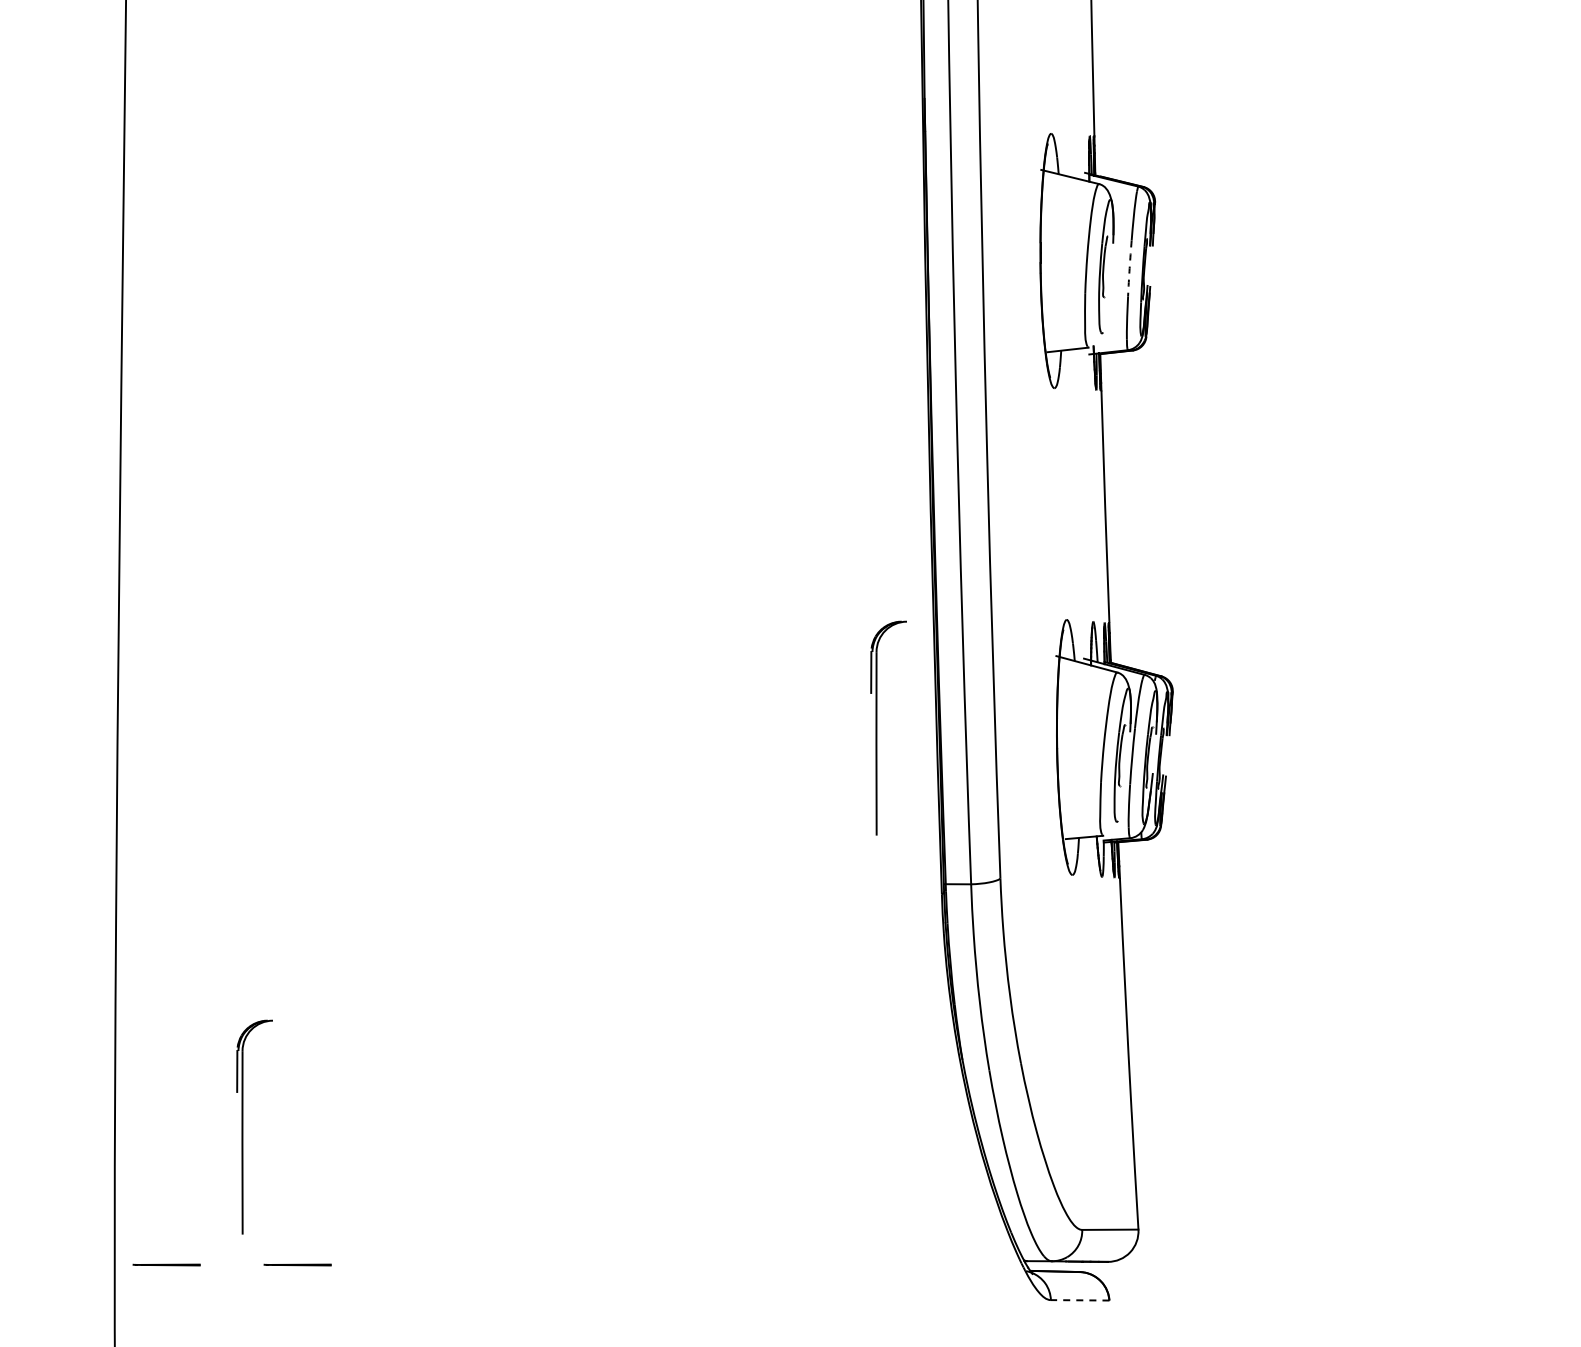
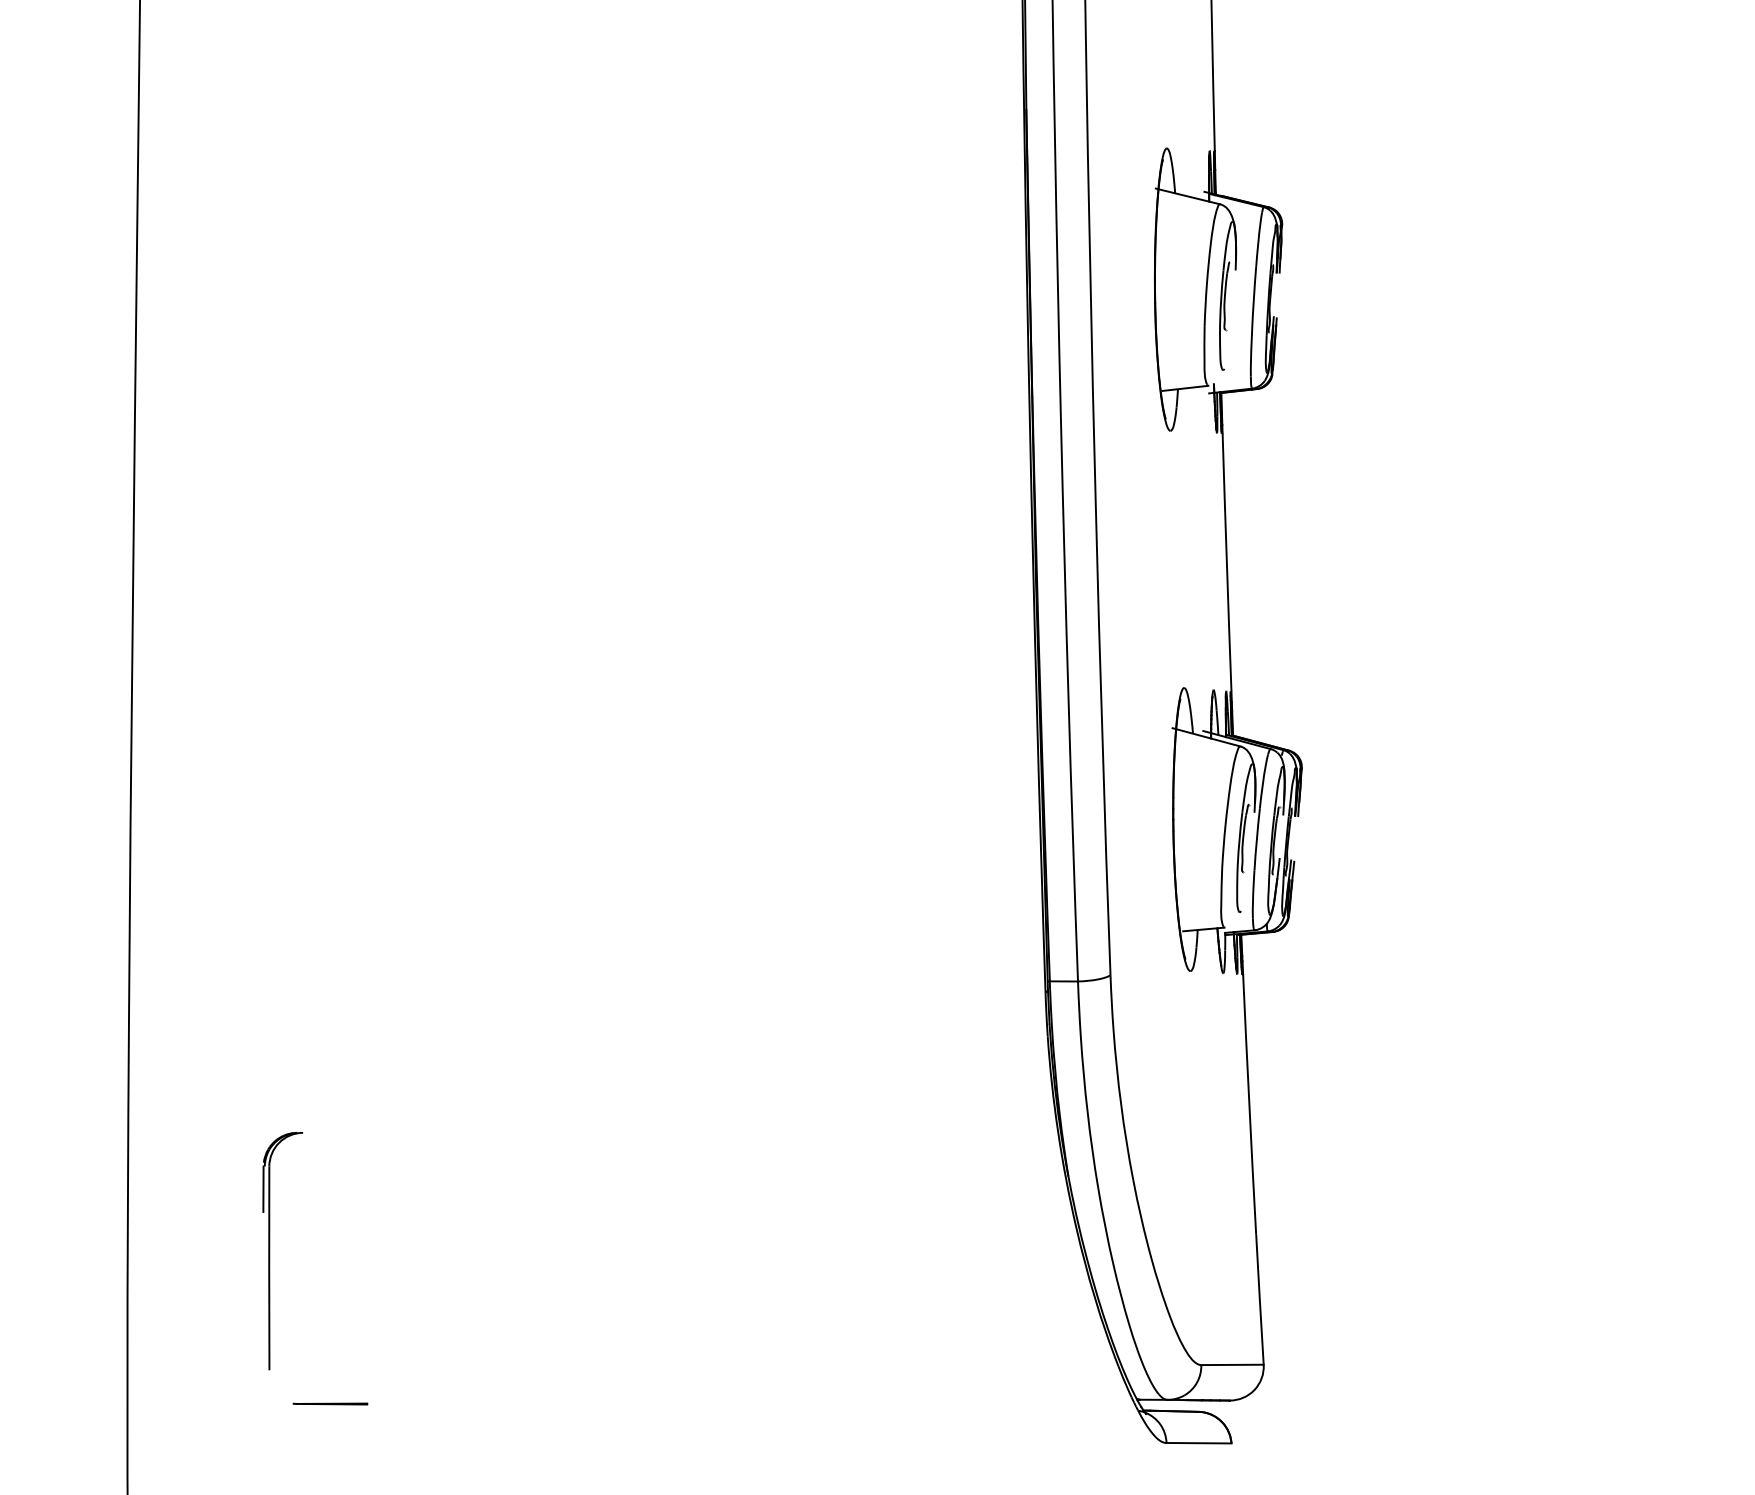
arc: (1129, 268) -> (1253, 297), dashed -> solid
part: (877, 727) -> (974, 807), removed
line: (166, 1264) -> (184, 1403), removed
line: (1079, 1300) -> (1198, 1443), dashed -> solid

